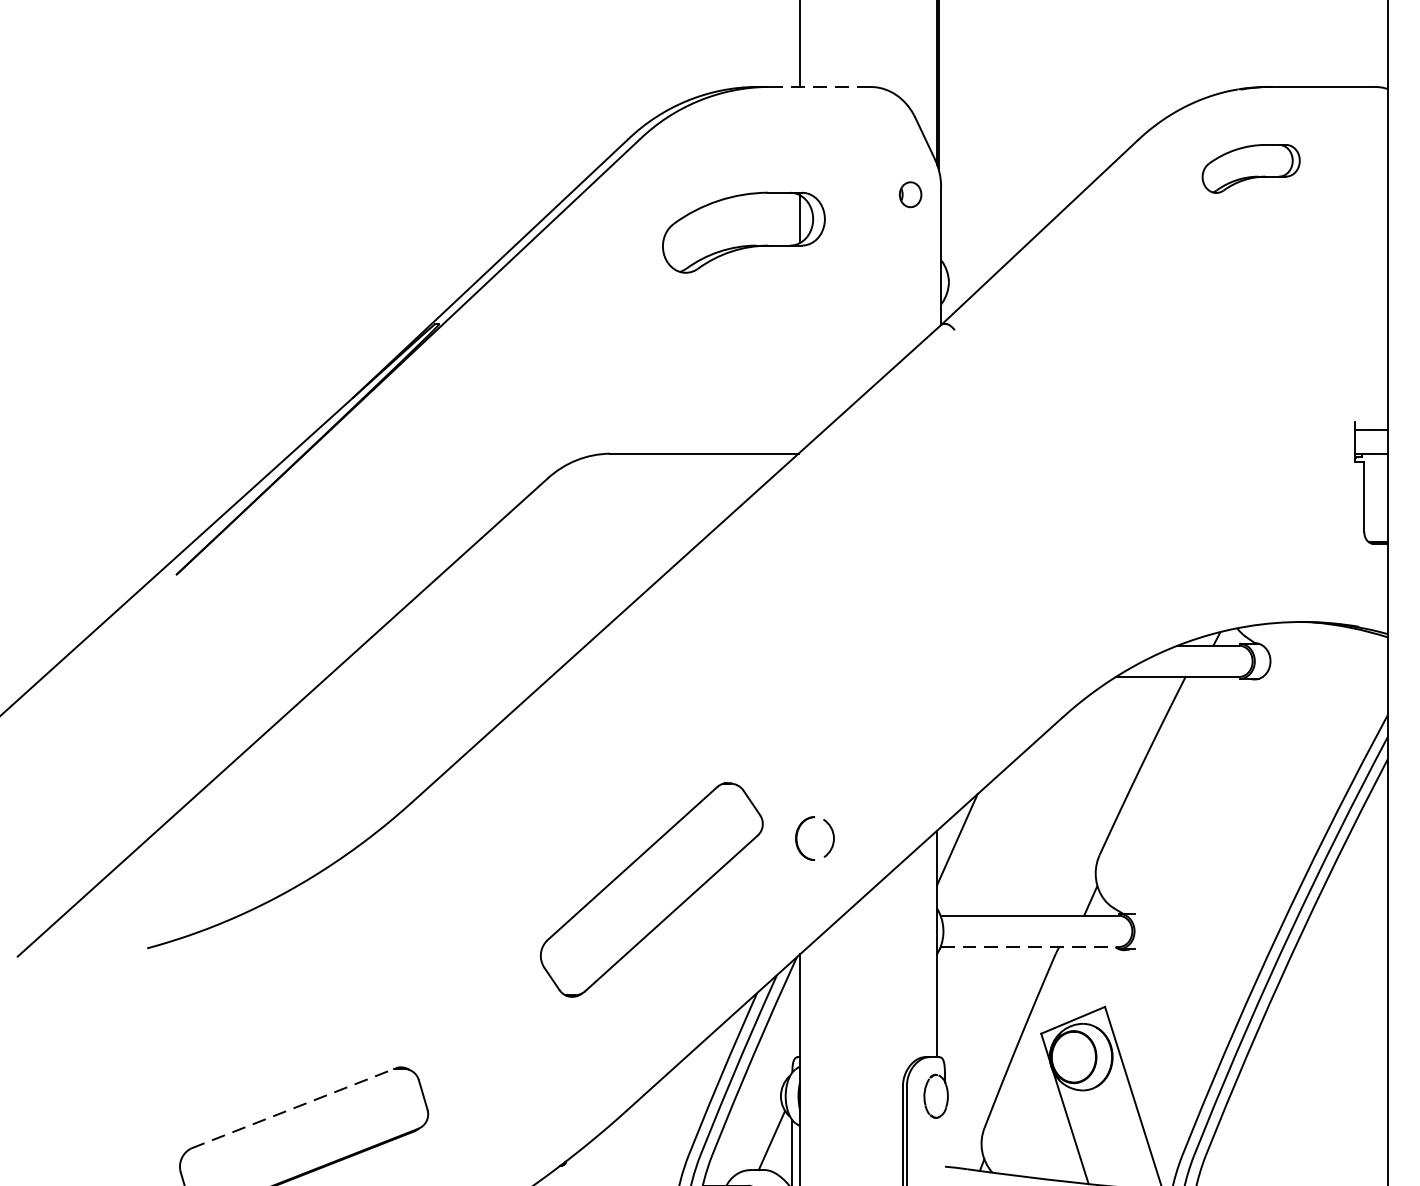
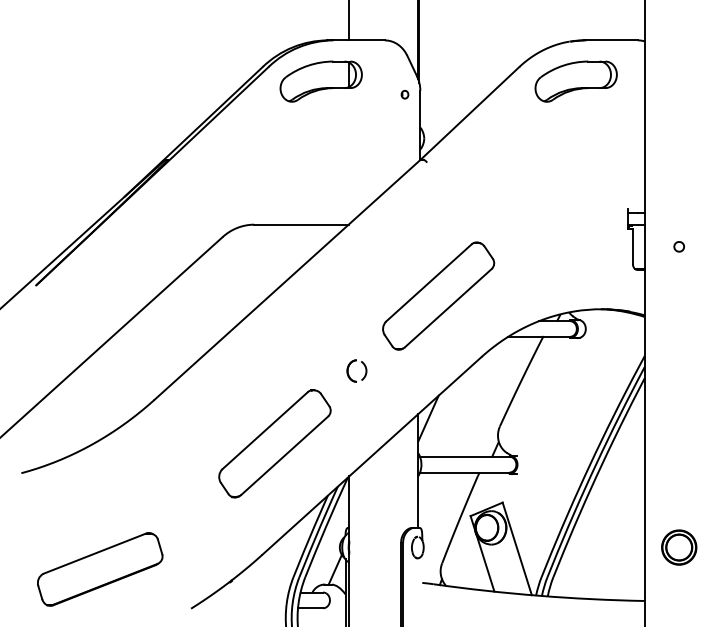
line: (820, 87) -> (359, 40), dashed -> solid
part: (1249, 168) -> (575, 81), size x1.67
part: (909, 194) -> (404, 94), size x0.62
part: (742, 232) -> (320, 81), moved
part: (977, 594) -> (438, 295), added
part: (800, 831) -> (349, 367), moved
line: (1029, 946) -> (464, 472), dashed -> solid
line: (294, 1108) -> (95, 553), dashed -> solid

